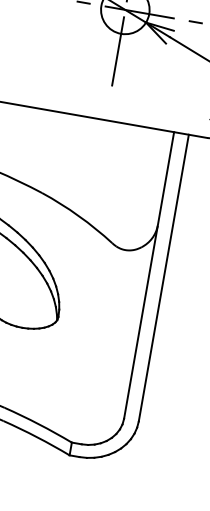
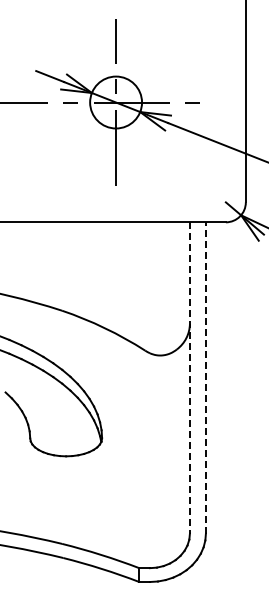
line: (148, 275) -> (189, 377), solid -> dashed
line: (163, 277) -> (205, 377), solid -> dashed

